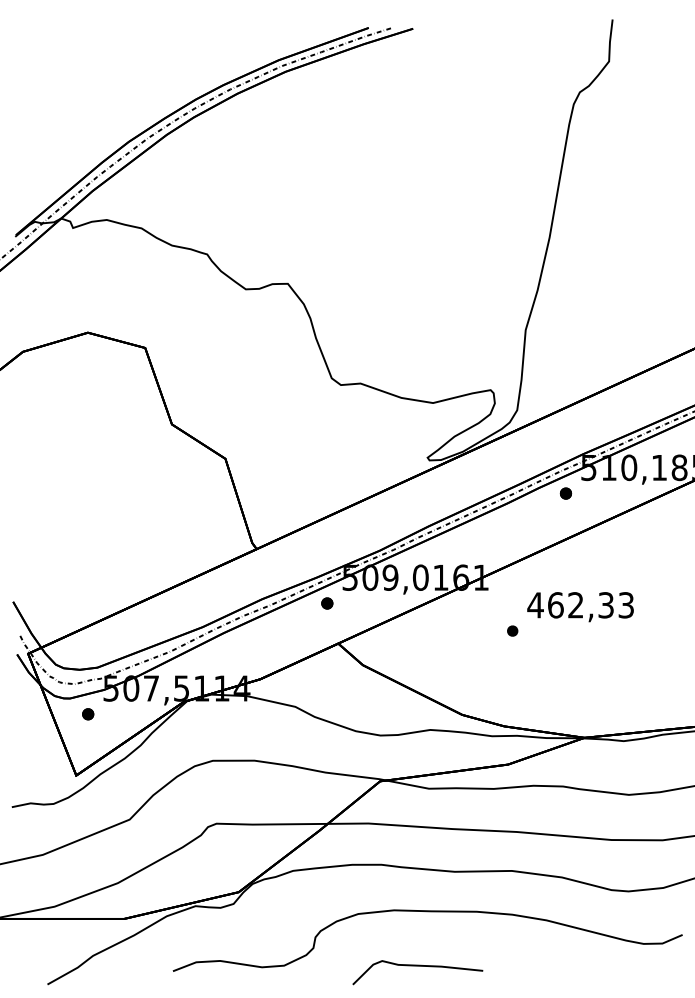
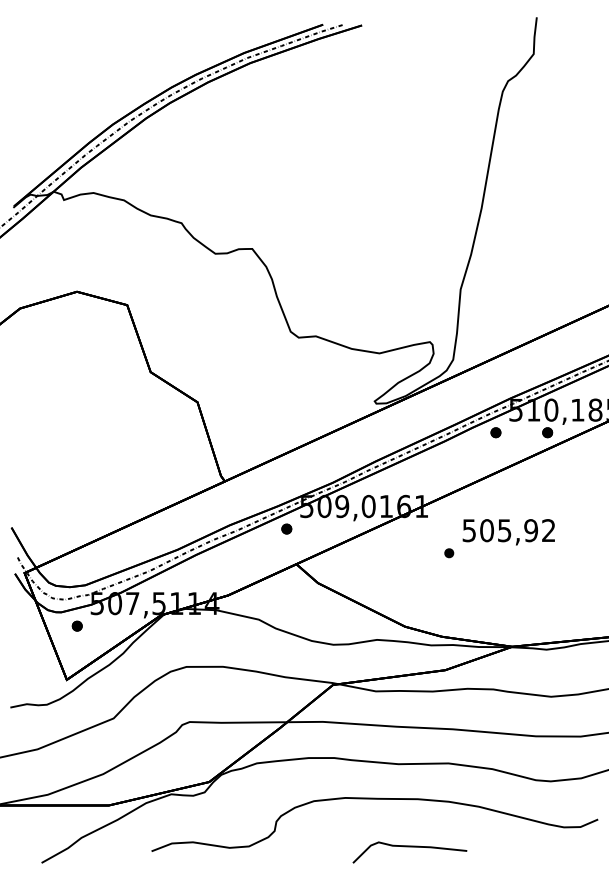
part: (624, 493) -> (547, 432), added
text: (580, 605) -> (508, 530), 462,33 -> 505,92
curve: (417, 966) -> (409, 847), moved

